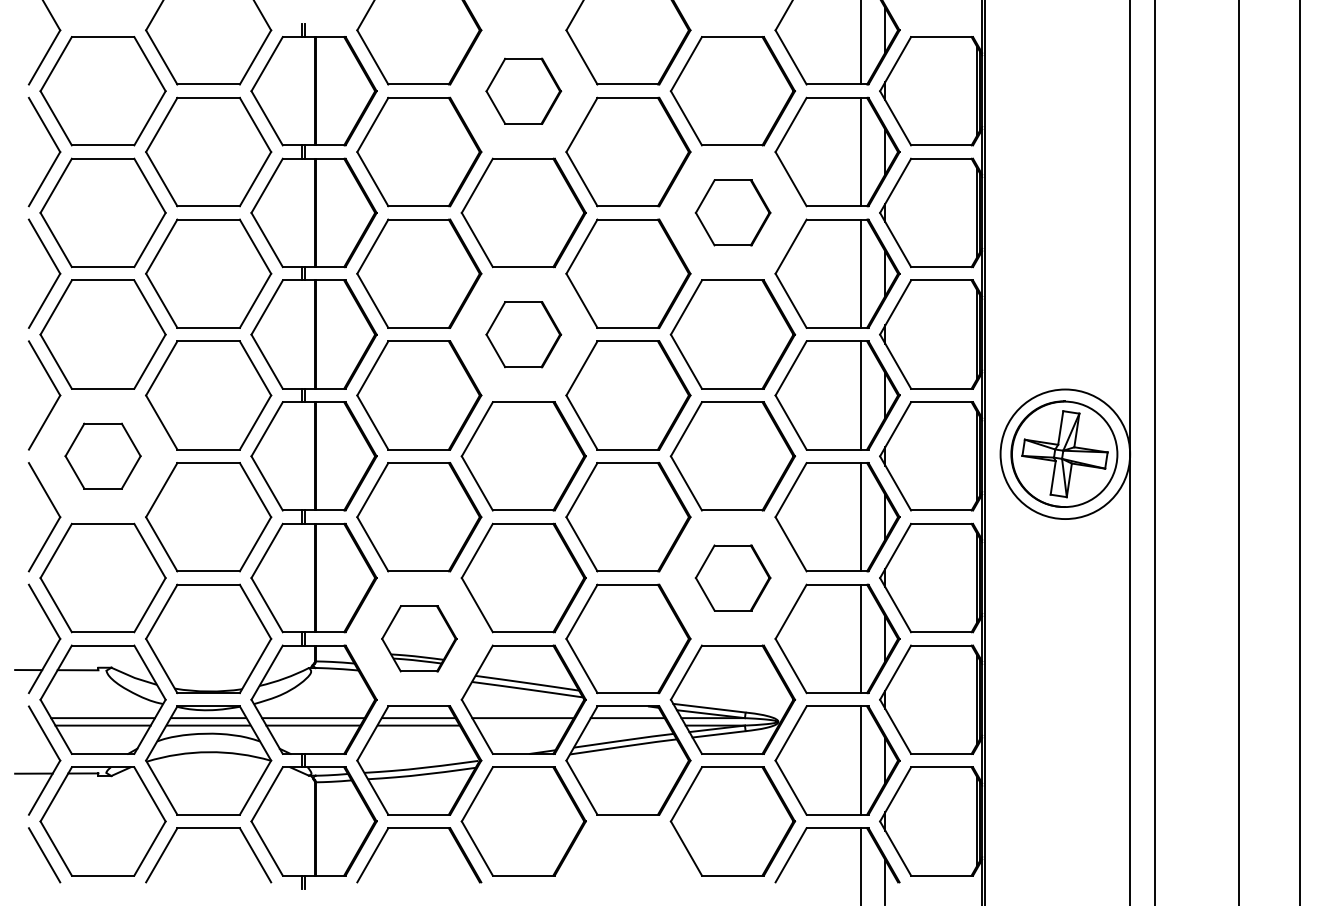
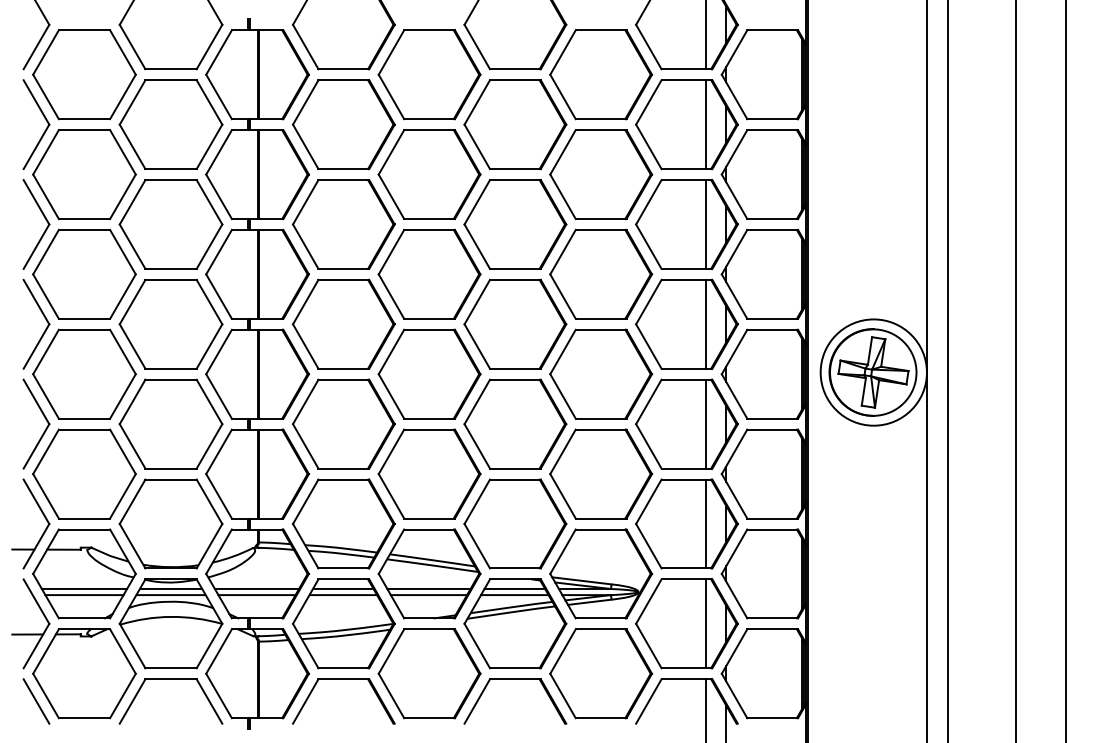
part: (523, 90) -> (429, 74), size x1.67
part: (733, 212) -> (601, 174), size x1.67
part: (523, 334) -> (429, 274), size x1.67
part: (103, 455) -> (84, 373), size x1.67
part: (733, 577) -> (601, 473), size x1.67
part: (418, 638) -> (343, 523), size x1.67
line: (522, 726) -> (428, 595), added
line: (627, 726) -> (514, 595), added
part: (628, 828) -> (515, 679), added

